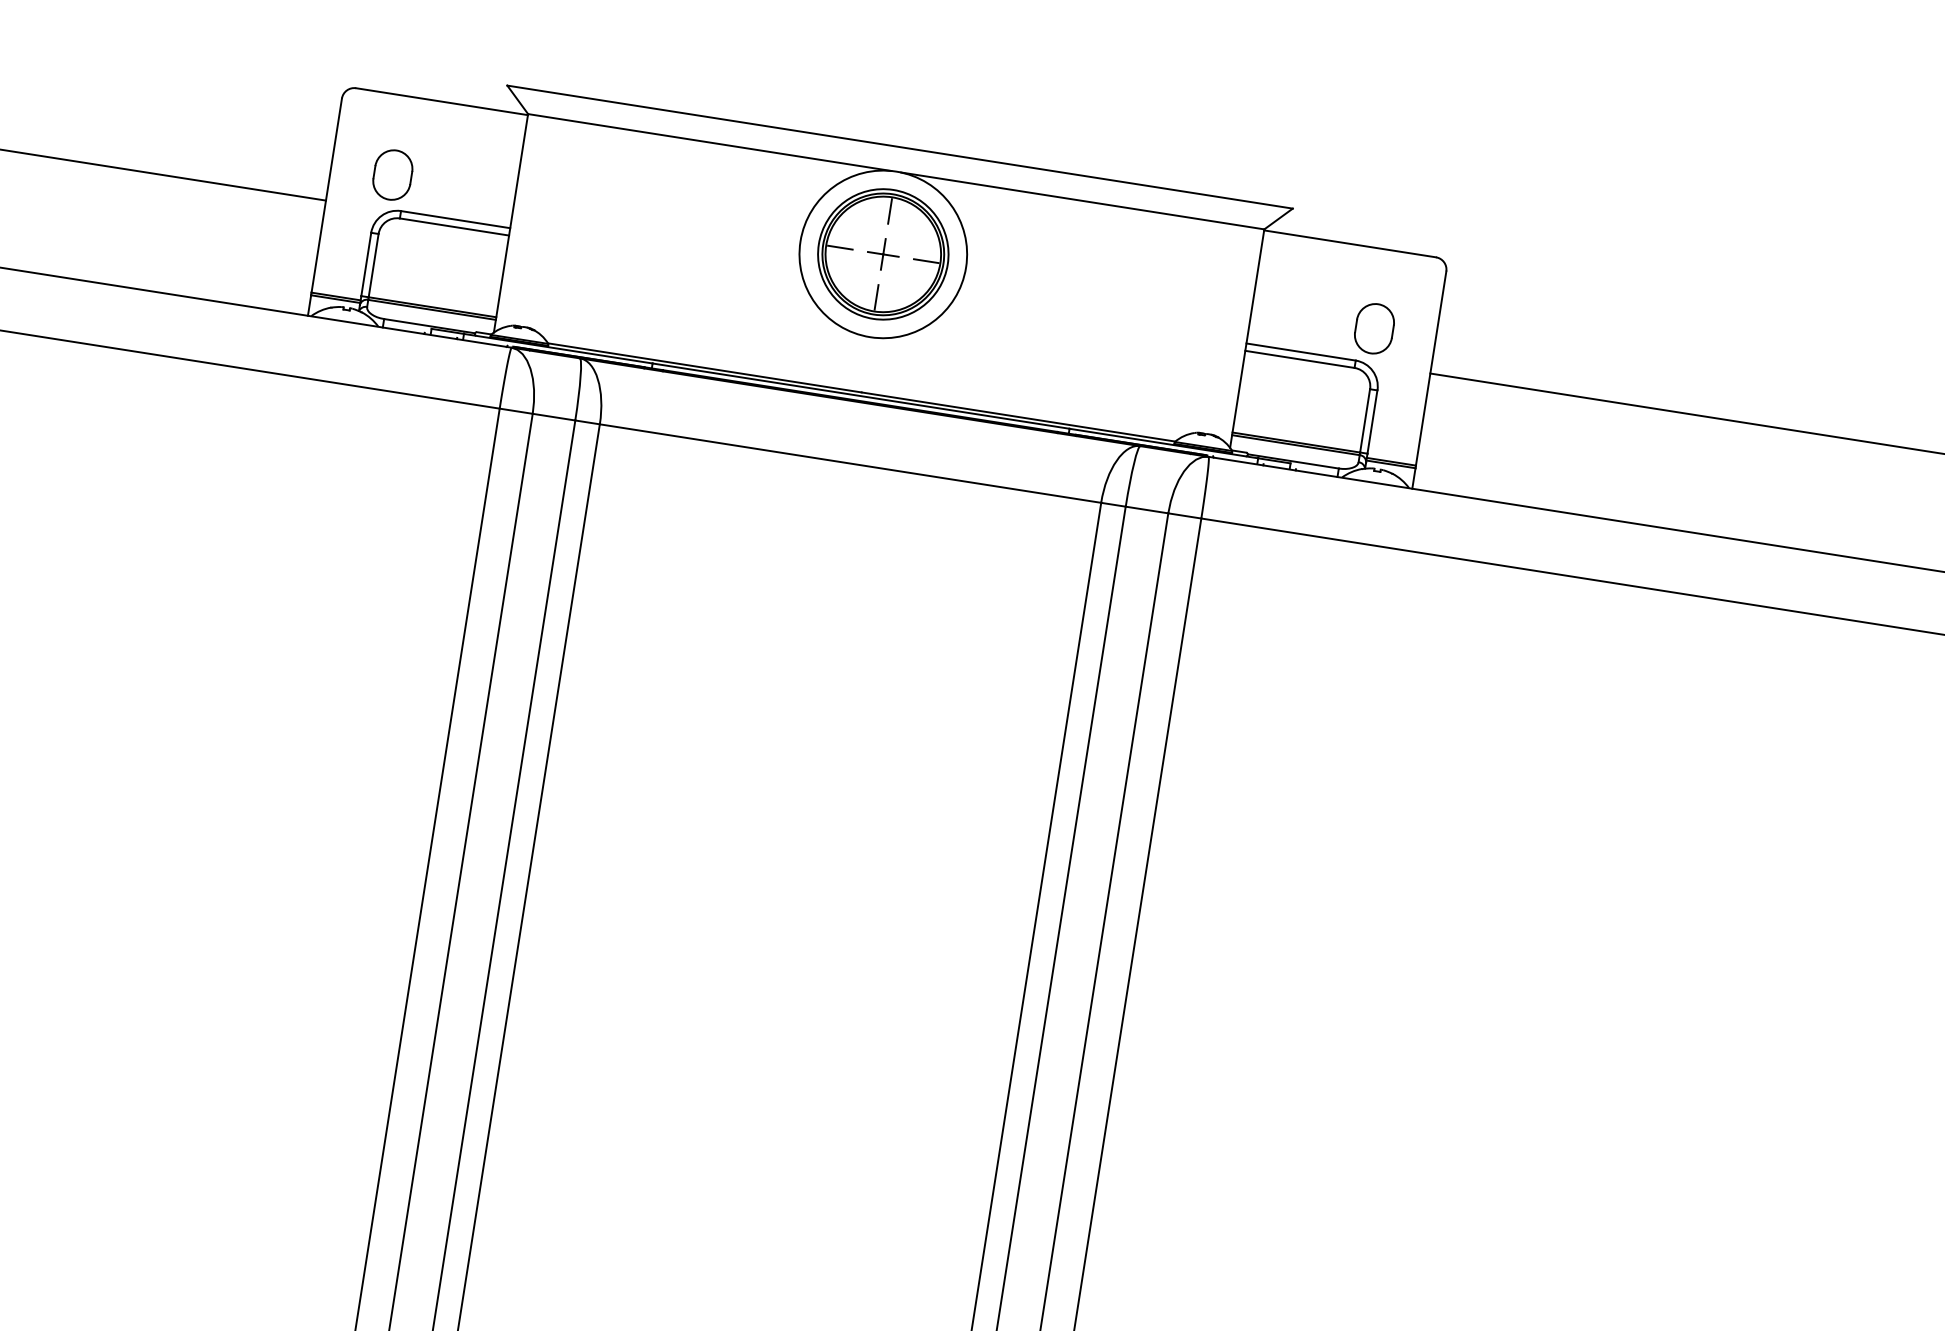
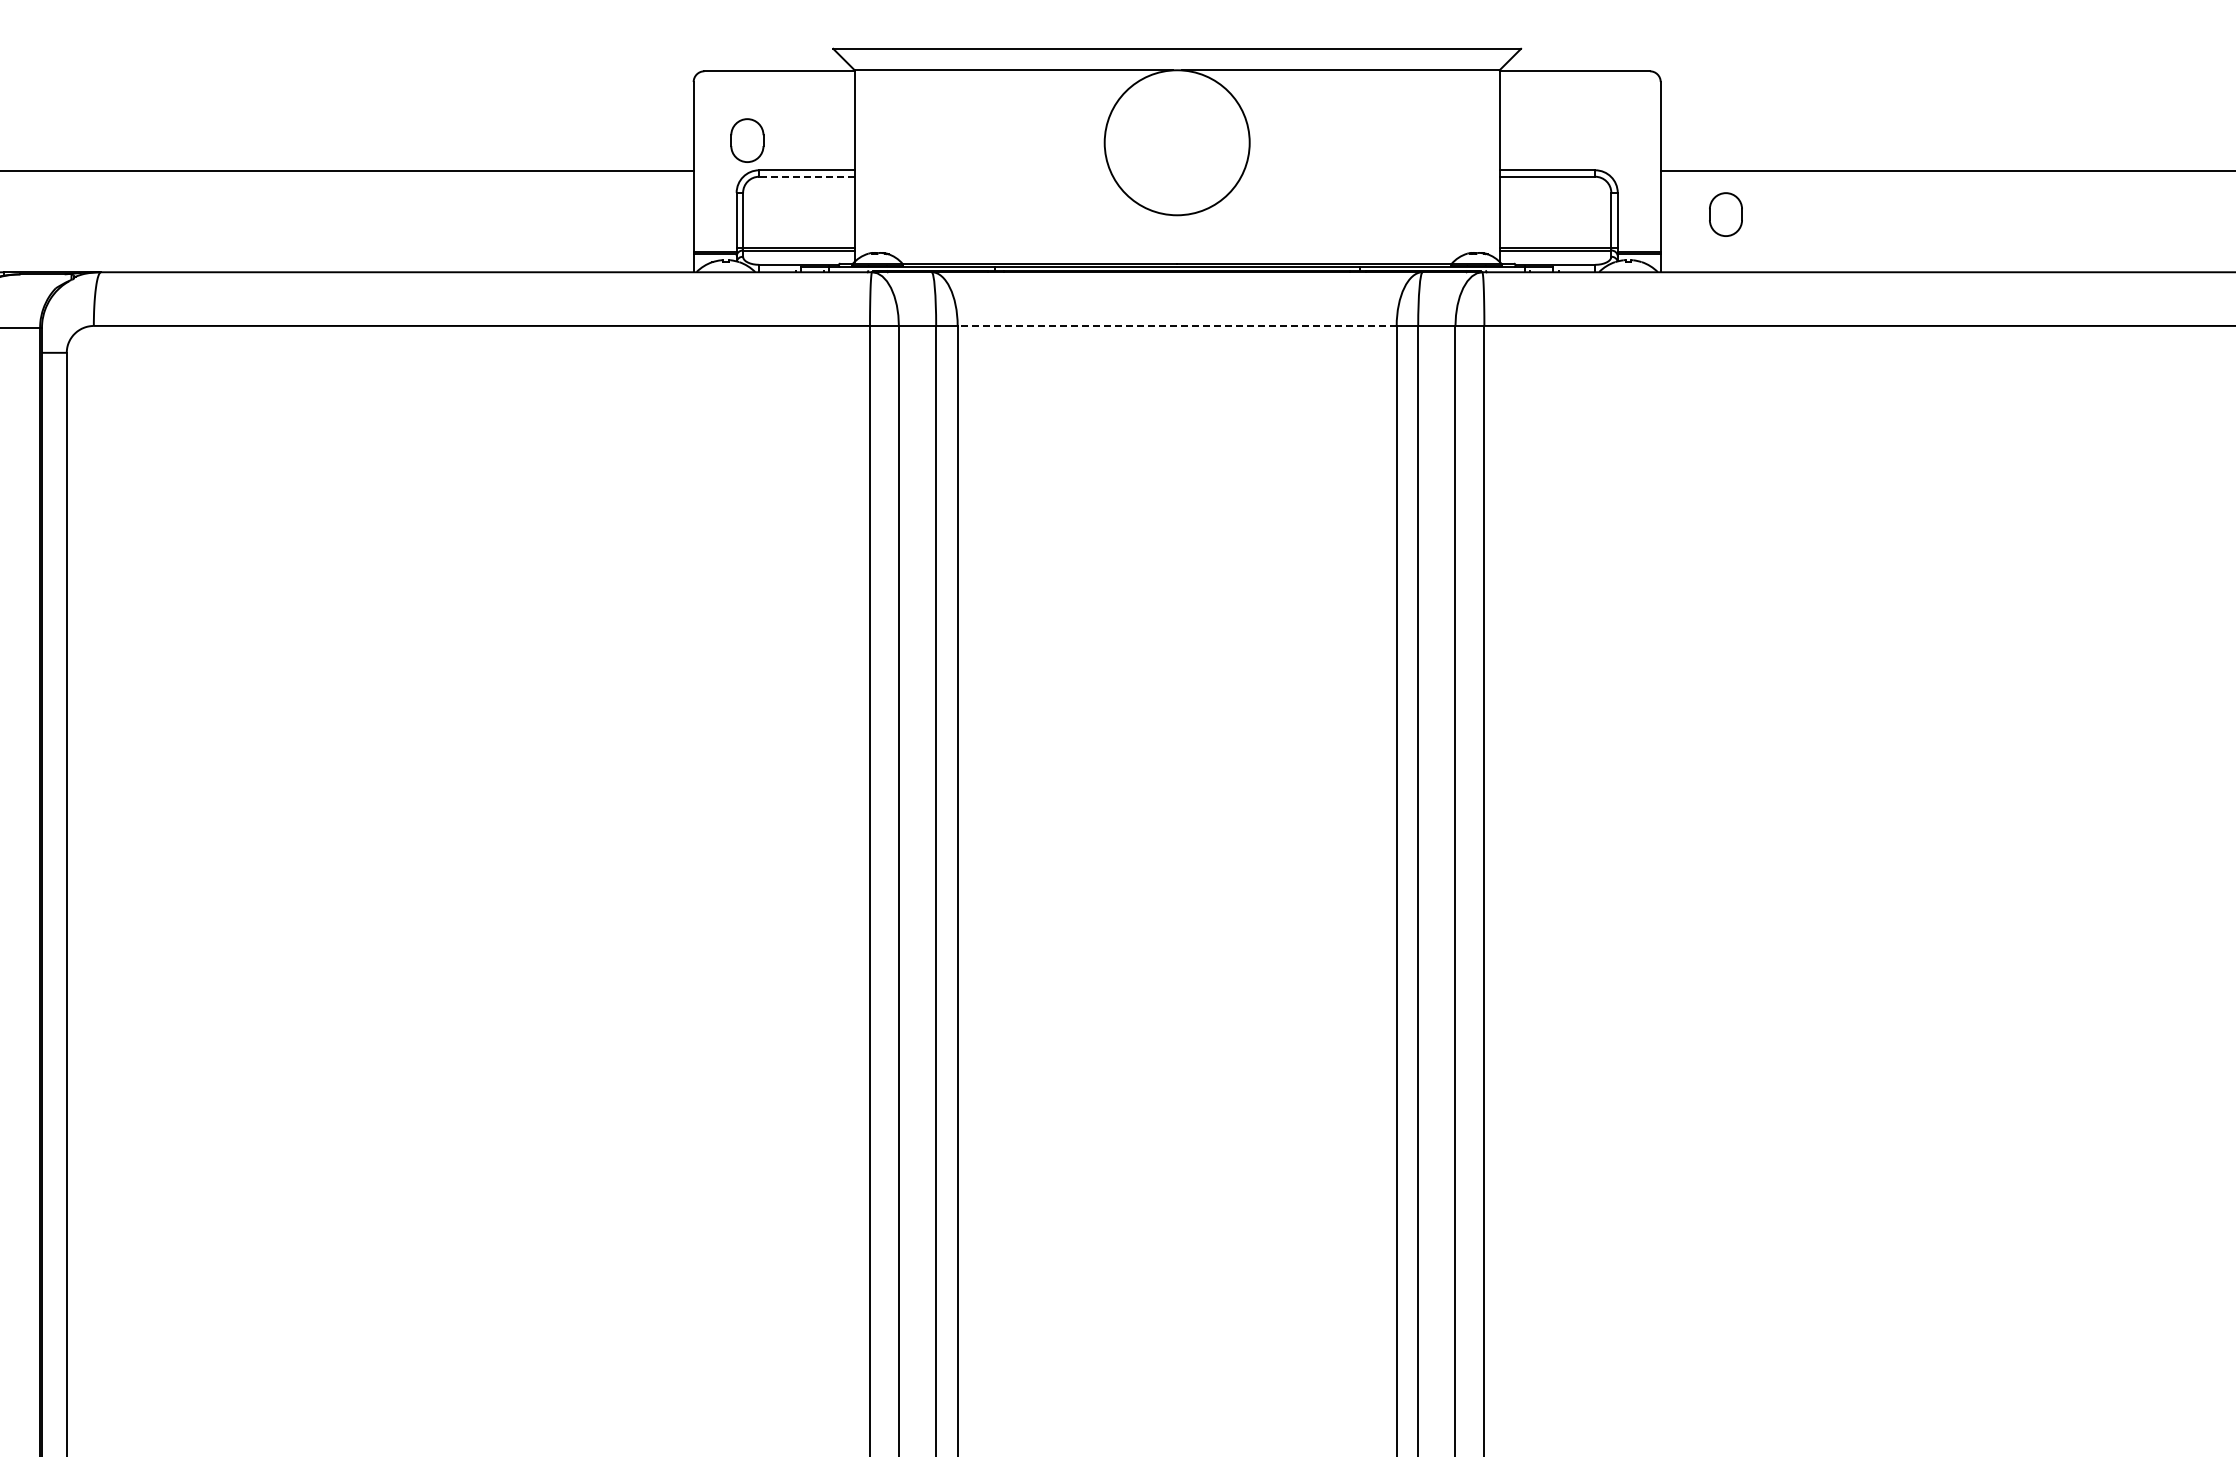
line: (455, 226) -> (807, 176), solid -> dashed
part: (882, 253) -> (1176, 142), removed
part: (1373, 328) -> (1725, 214), moved
line: (850, 463) -> (1177, 325), solid -> dashed

